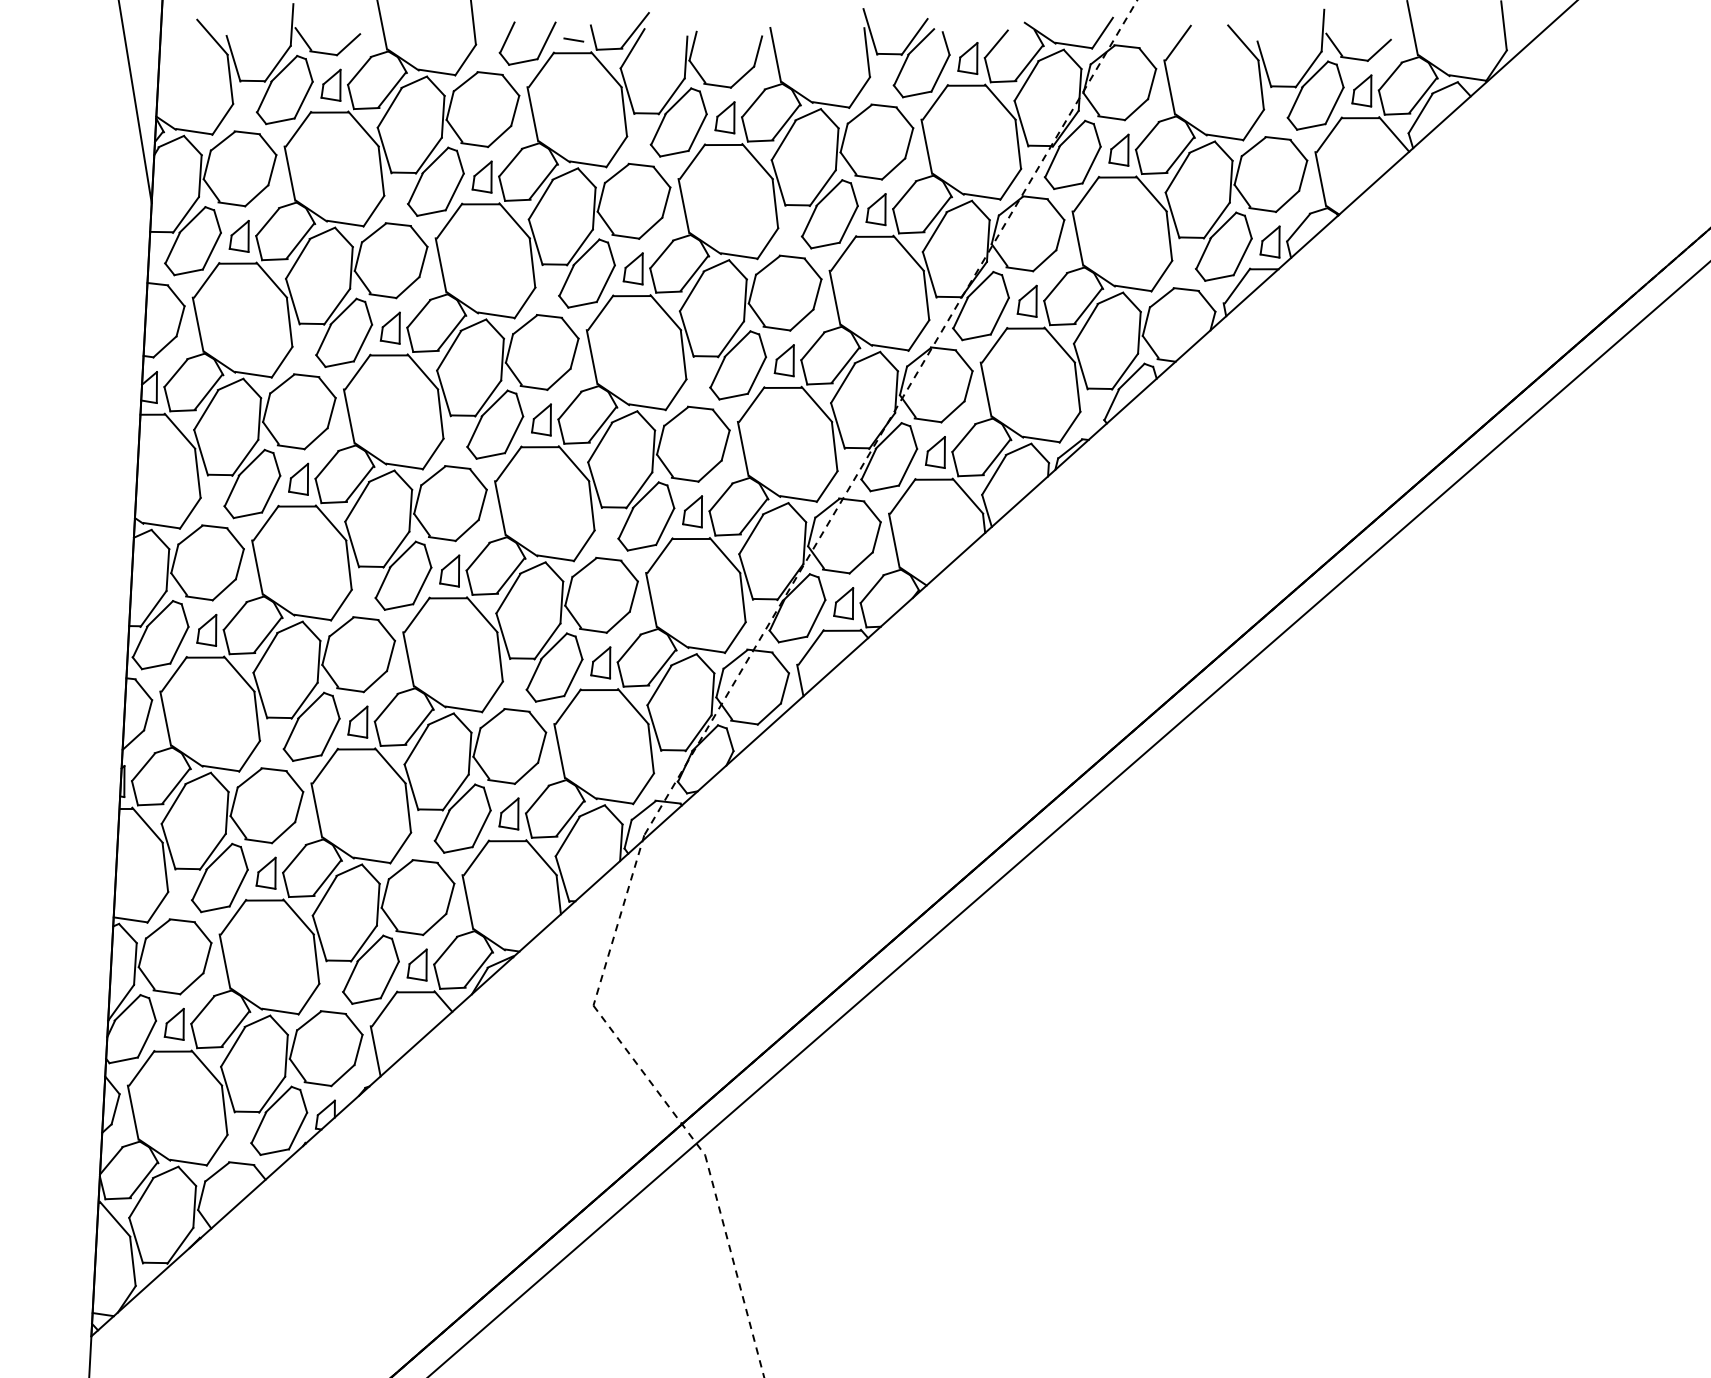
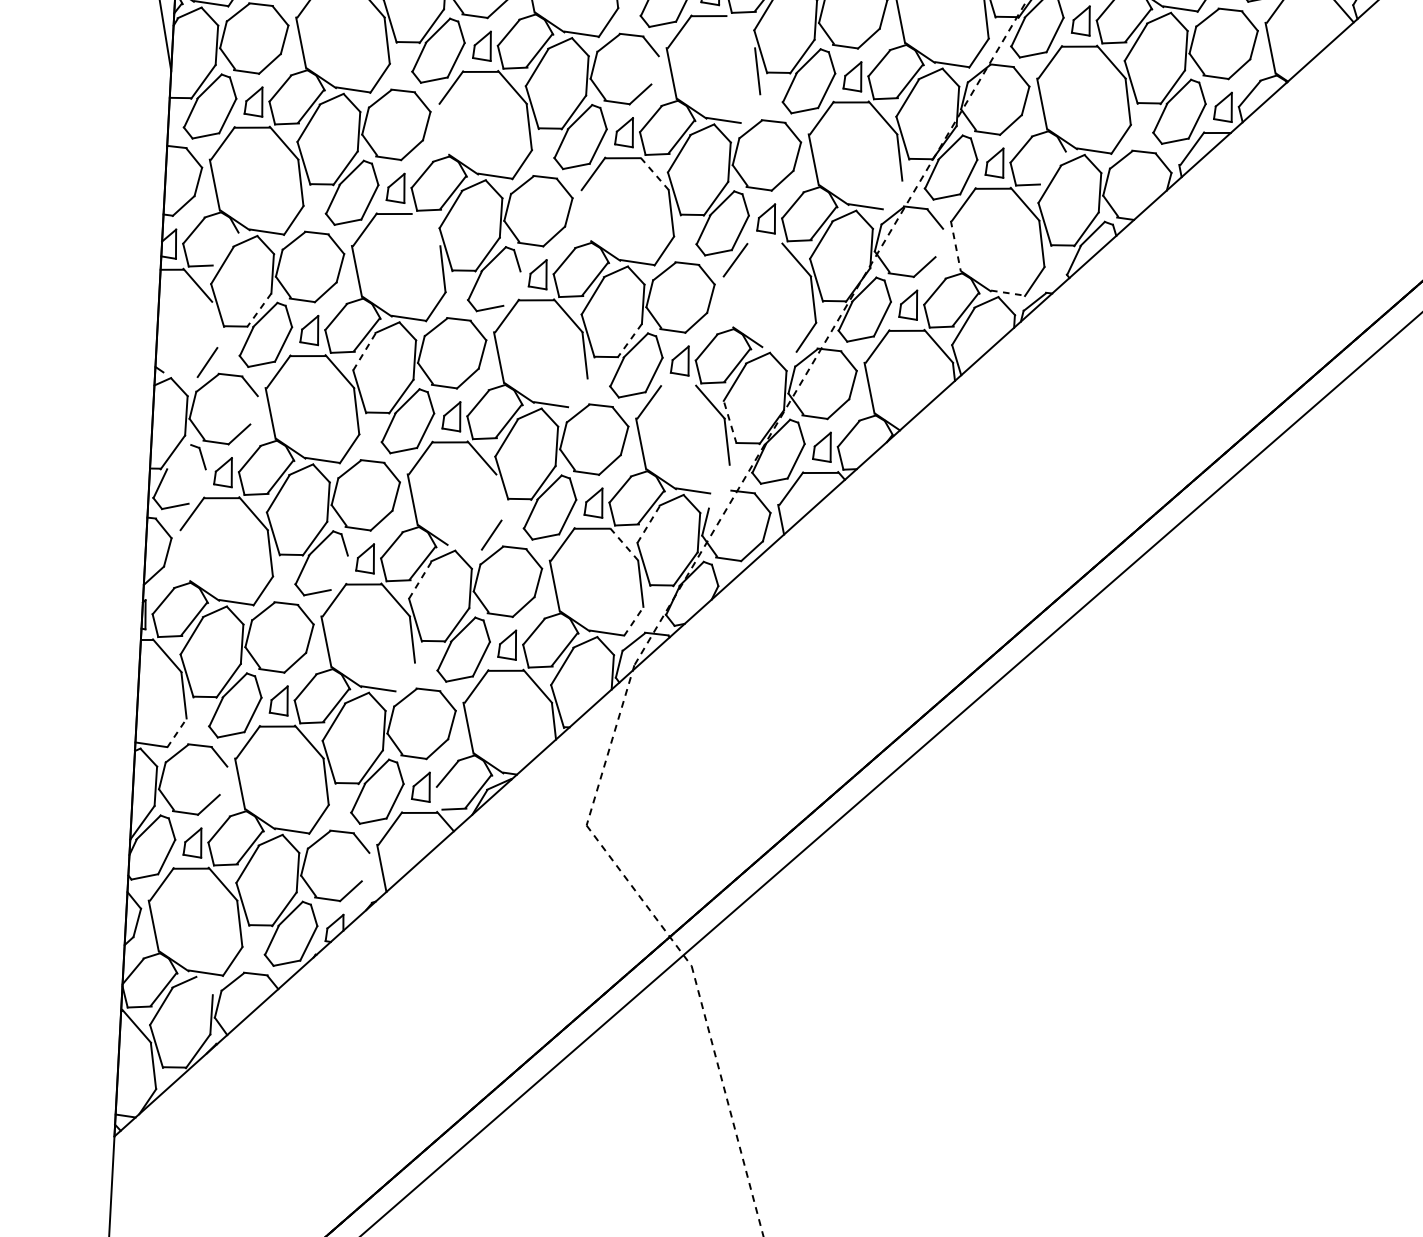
line: (757, 161) -> (740, 31), removed
line: (666, 202) -> (655, 70), removed
line: (767, 243) -> (750, 108), removed
line: (440, 265) -> (442, 129), removed
line: (1088, 305) -> (1052, 167), removed
line: (665, 312) -> (654, 173), solid -> dashed
line: (918, 335) -> (892, 195), removed
line: (591, 357) -> (584, 215), removed
line: (422, 371) -> (425, 229), removed
line: (968, 386) -> (939, 243), removed
line: (782, 387) -> (764, 244), removed
line: (986, 389) -> (956, 246), solid -> dashed
line: (208, 391) -> (224, 247), removed
line: (514, 434) -> (512, 288), removed
line: (1042, 439) -> (1008, 293), solid -> dashed
line: (742, 448) -> (726, 301), removed
line: (245, 458) -> (259, 310), solid -> dashed
line: (197, 473) -> (214, 325), removed
line: (639, 490) -> (629, 341), solid -> dashed
line: (798, 498) -> (779, 348), removed
line: (357, 502) -> (364, 352), solid -> dashed
line: (161, 525) -> (180, 373), removed
line: (690, 538) -> (677, 386), removed
line: (583, 545) -> (577, 392), removed
line: (239, 564) -> (253, 410), removed
line: (746, 576) -> (730, 421), solid -> dashed
line: (160, 613) -> (179, 456), removed
line: (735, 637) -> (720, 479), removed
line: (179, 645) -> (197, 486), removed
line: (499, 656) -> (498, 497), removed
line: (735, 659) -> (720, 499), removed
line: (659, 685) -> (648, 524), solid -> dashed
line: (633, 706) -> (624, 544), solid -> dashed
line: (463, 708) -> (464, 546), removed
line: (165, 718) -> (184, 555), removed
line: (330, 736) -> (339, 572), removed
line: (416, 744) -> (420, 579), solid -> dashed
line: (643, 788) -> (633, 621), solid -> dashed
line: (400, 847) -> (405, 676), removed
line: (157, 907) -> (176, 733), solid -> dashed
line: (207, 958) -> (223, 781), removed
line: (437, 976) -> (439, 798), removed
line: (358, 1049) -> (365, 866), removed
line: (187, 1176) -> (204, 986), removed

